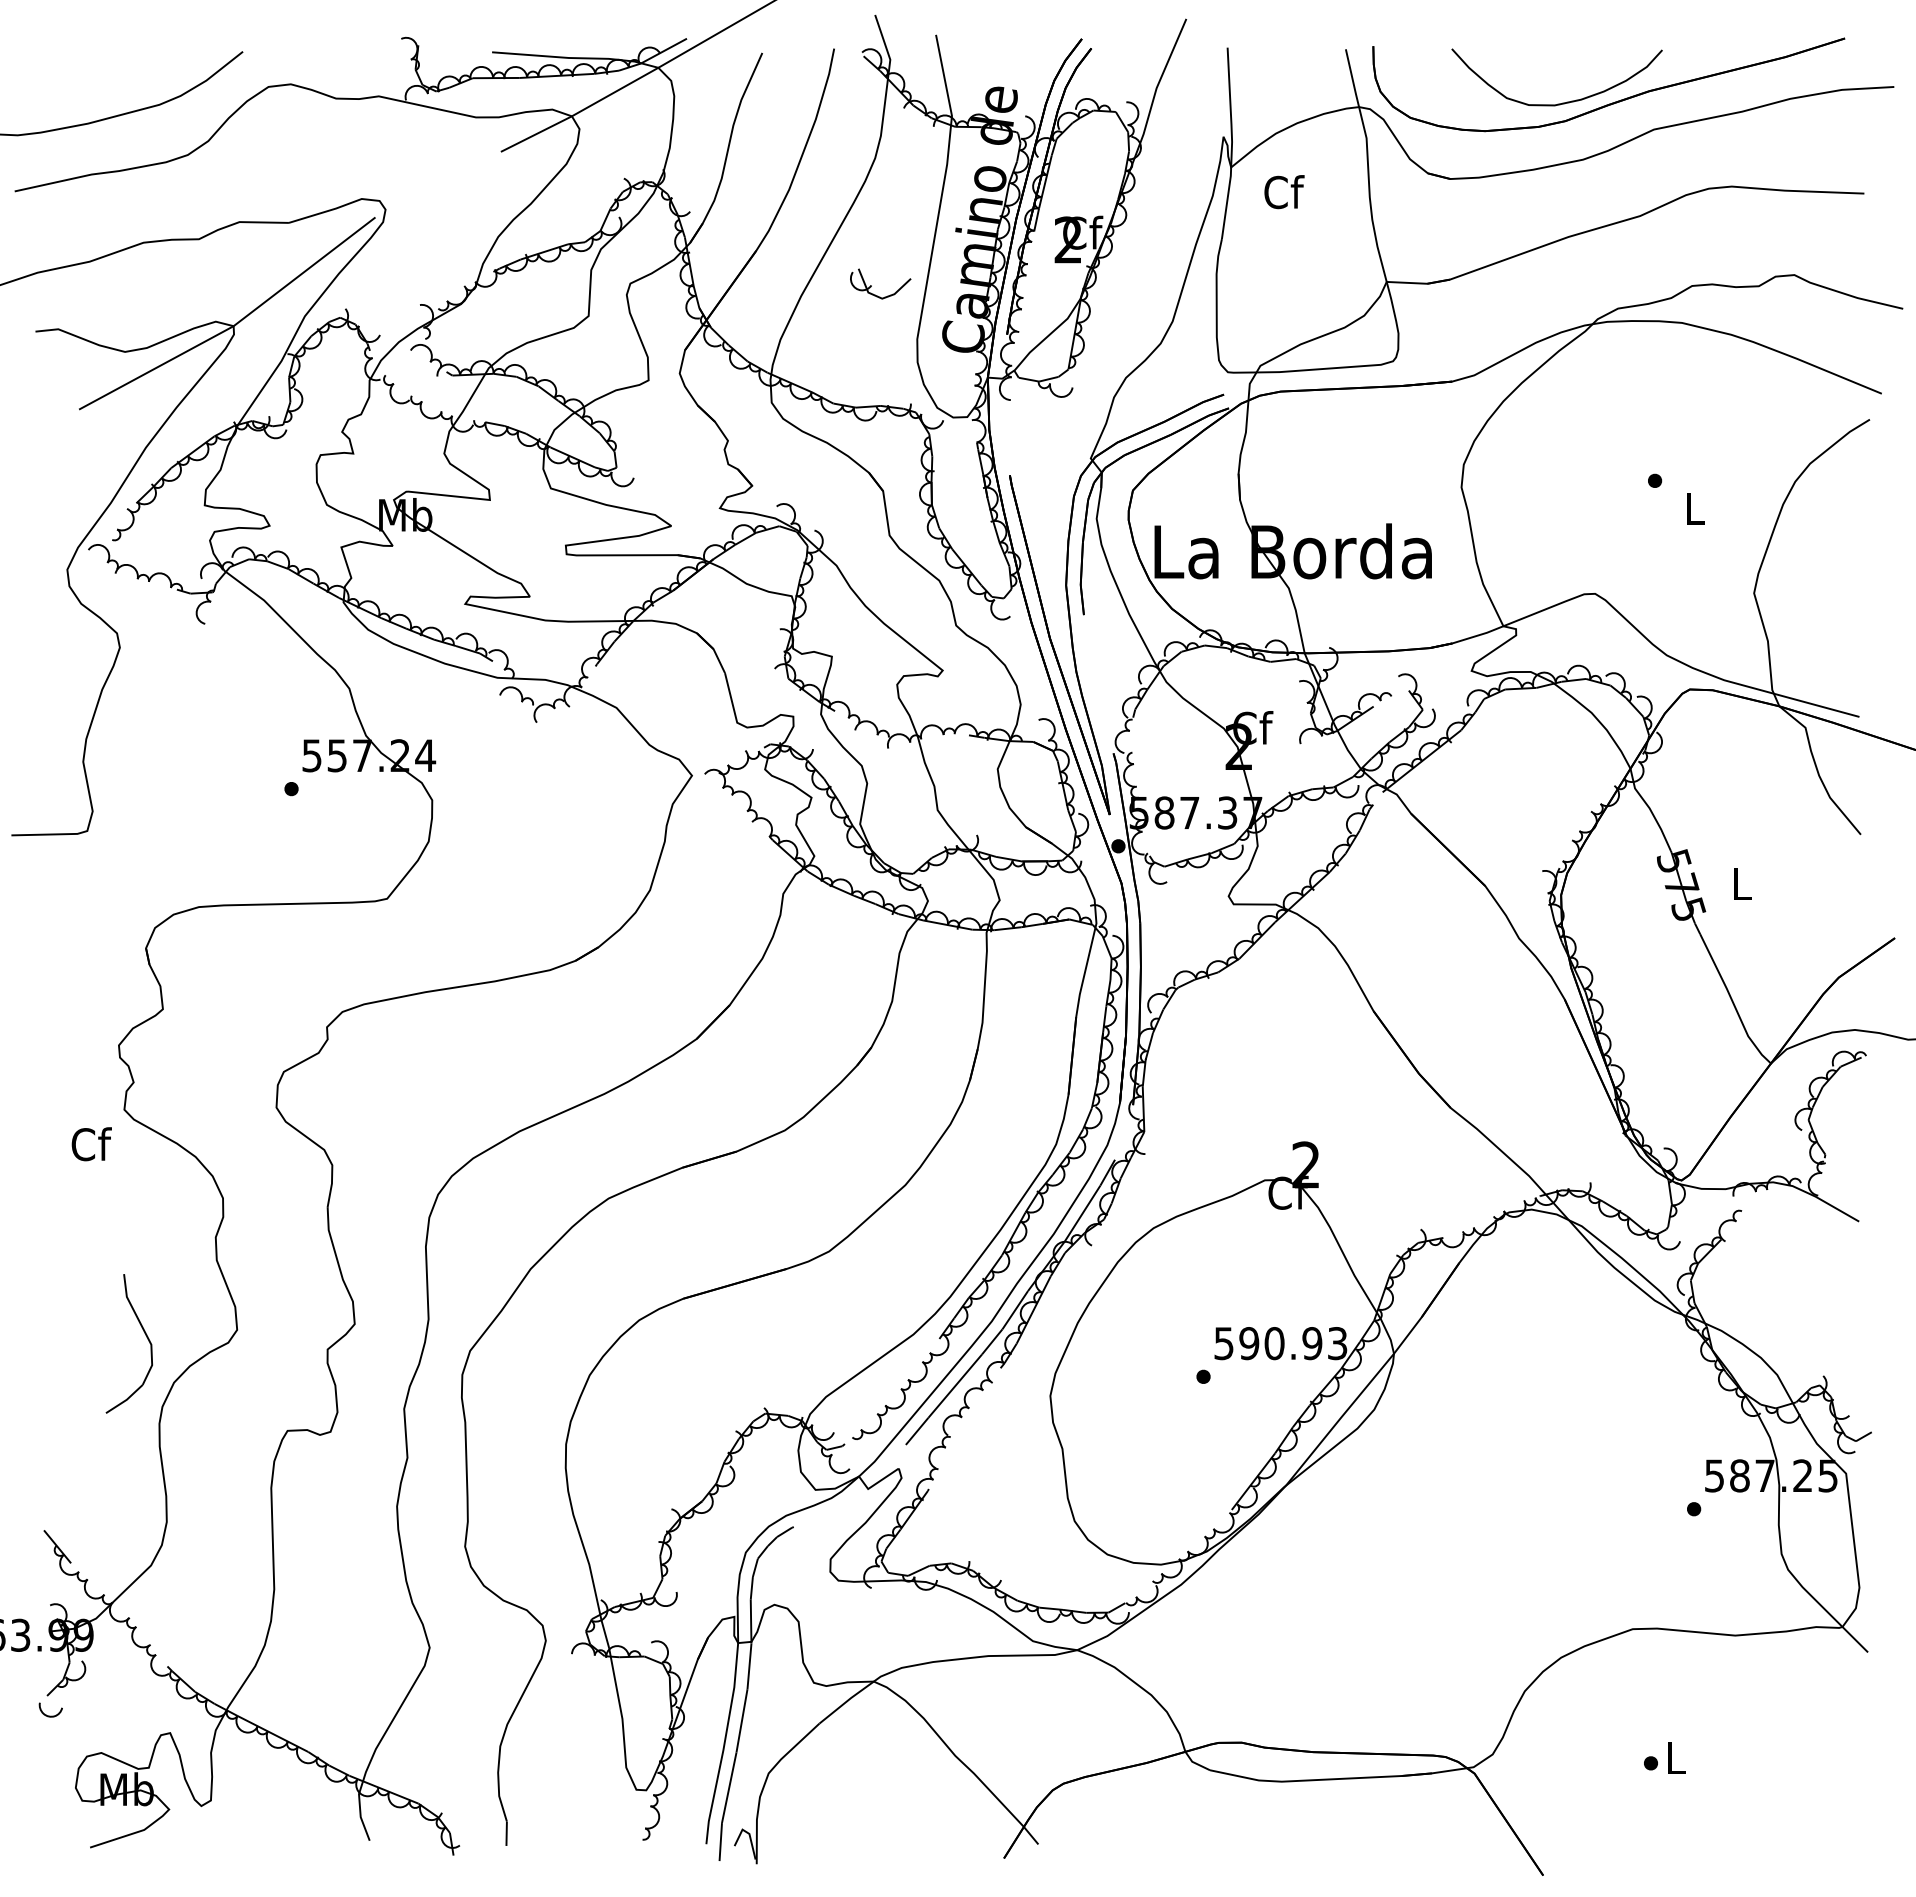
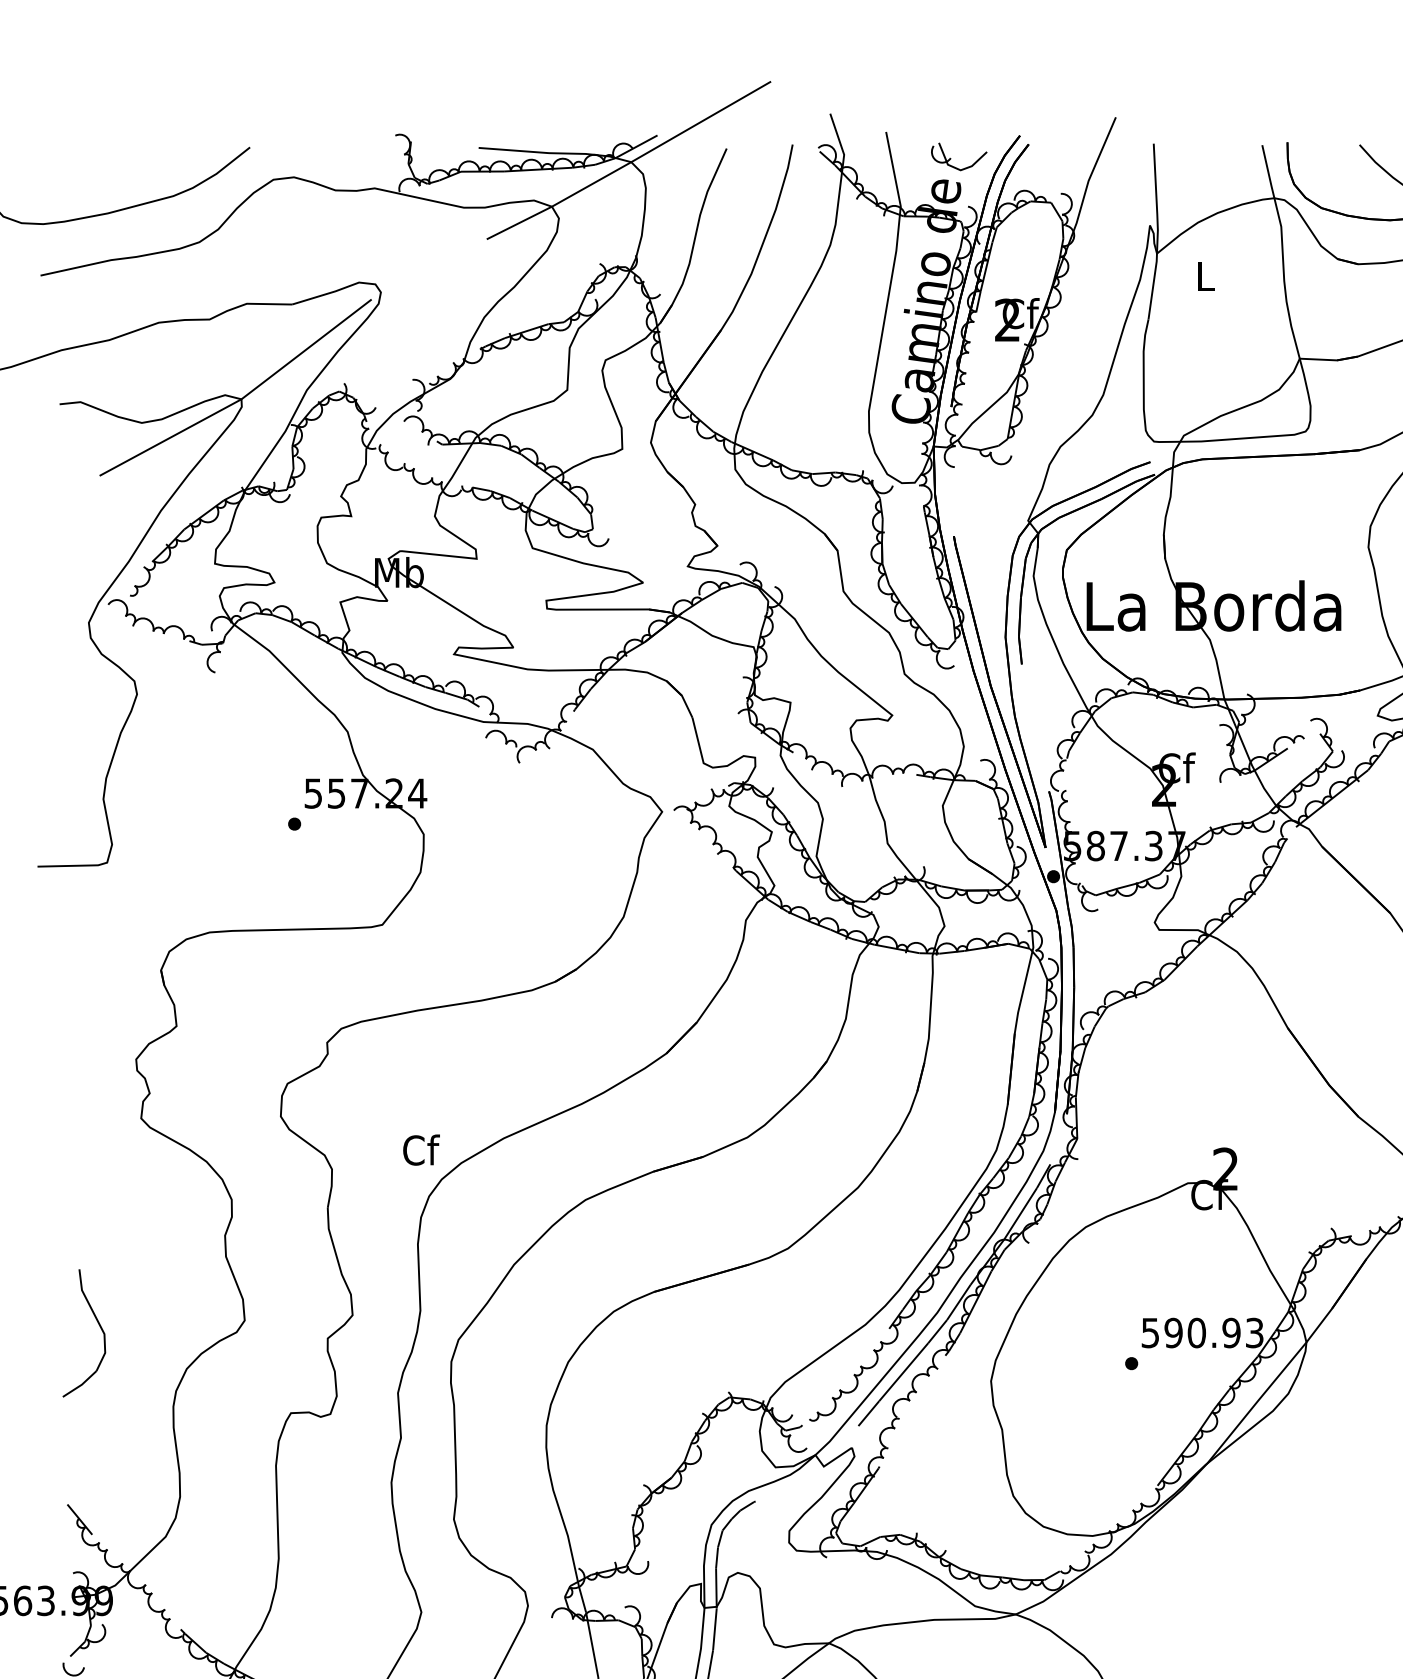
text: (1284, 192) -> (1205, 276), Cf -> L
part: (871, 285) -> (950, 158), moved
text: (91, 1144) -> (421, 1150), moved
part: (145, 1335) -> (99, 1325), moved

